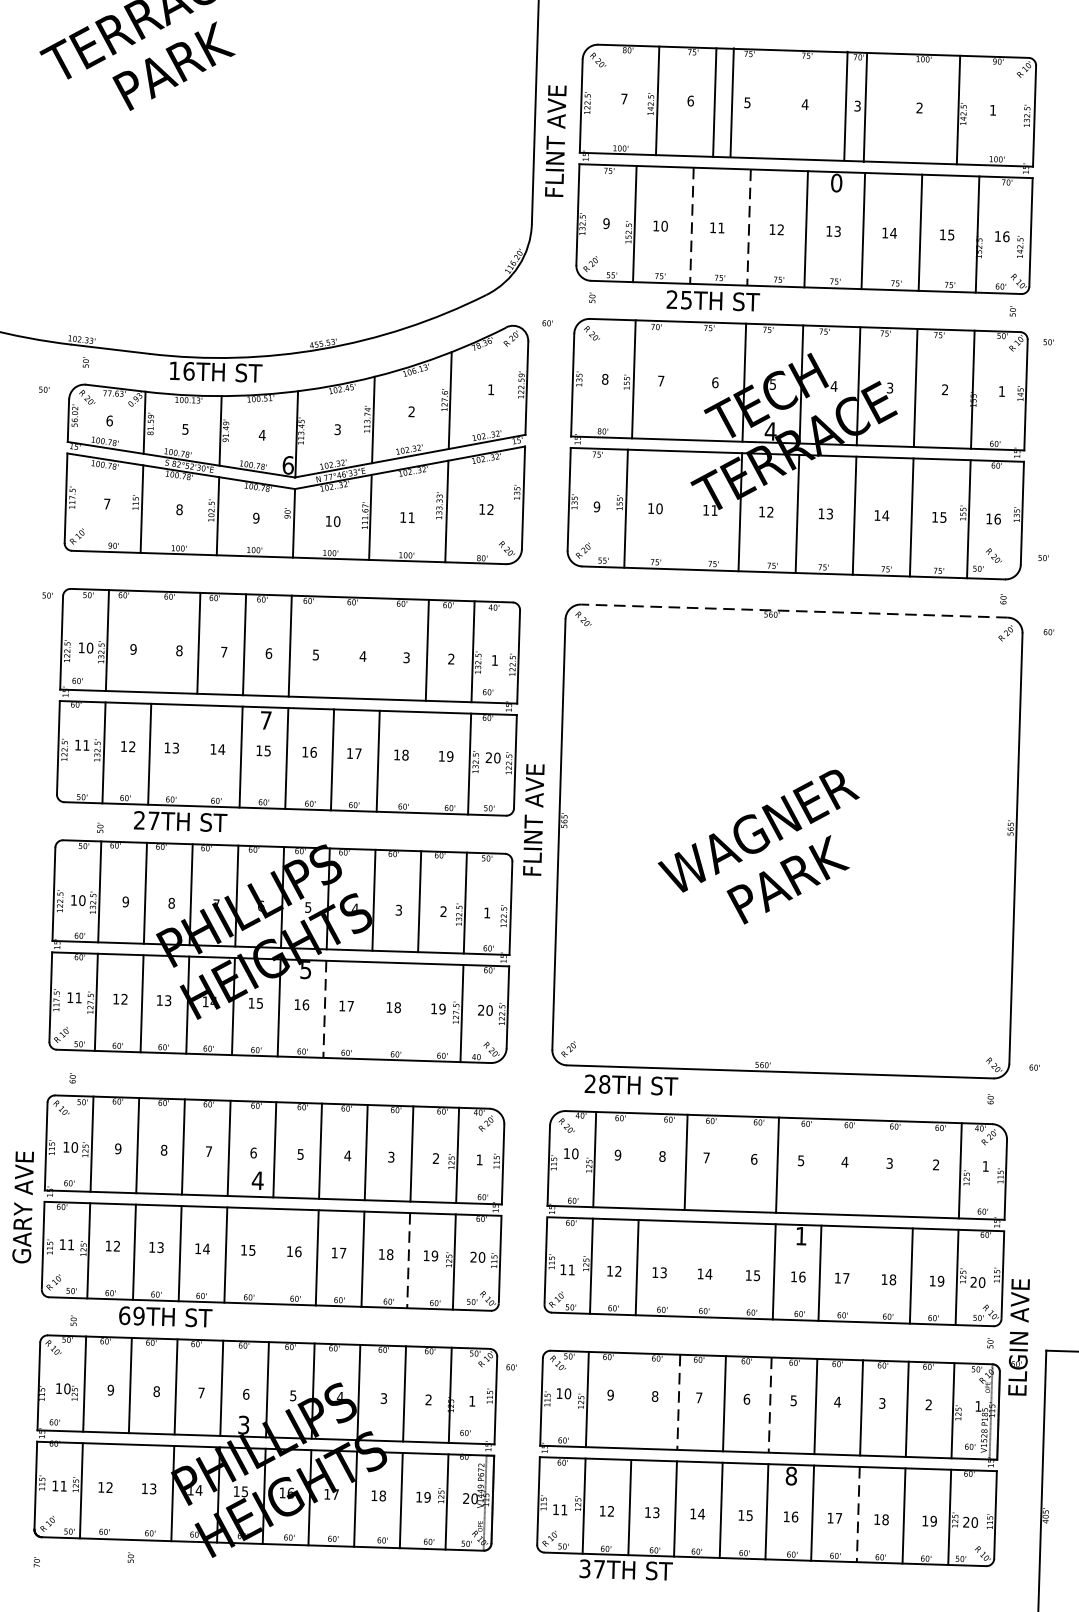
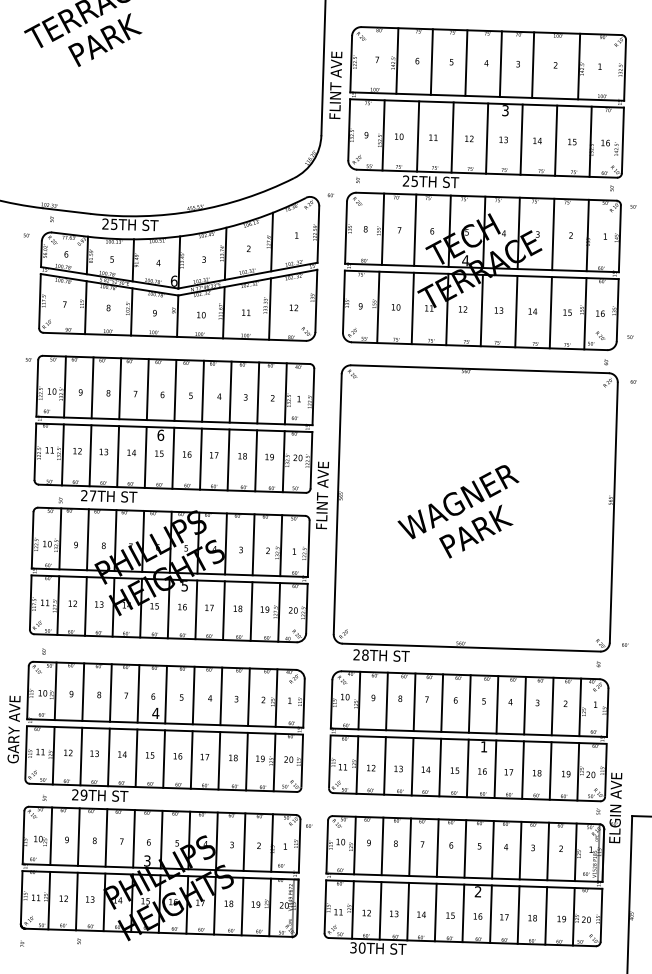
line: (732, 101) -> (466, 62), moved
line: (846, 104) -> (533, 64), moved
line: (864, 106) -> (500, 63), moved
text: (836, 182) -> (505, 110), 0 -> 3
line: (692, 225) -> (418, 136), dashed -> solid
line: (748, 229) -> (452, 138), dashed -> solid
text: (181, 369) -> (109, 223), 16TH -> 25TH
line: (687, 379) -> (415, 229), added
line: (682, 510) -> (412, 308), added
line: (795, 611) -> (480, 369), dashed -> solid
line: (152, 641) -> (92, 387), added
line: (335, 646) -> (202, 390), added
line: (381, 647) -> (230, 391), added
text: (265, 719) -> (160, 434), 7 -> 6
line: (196, 755) -> (118, 456), added
line: (424, 762) -> (256, 460), added
line: (325, 1010) -> (196, 610), dashed -> solid
line: (369, 1010) -> (223, 610), added
line: (416, 1012) -> (251, 611), added
line: (639, 1161) -> (386, 701), added
line: (732, 1162) -> (442, 702), added
line: (823, 1166) -> (497, 704), added
line: (868, 1167) -> (524, 705), added
line: (914, 1169) -> (552, 706), added
line: (272, 1255) -> (164, 758), added
line: (407, 1260) -> (246, 761), dashed -> solid
line: (682, 1268) -> (412, 766), added
line: (729, 1270) -> (440, 767), added
line: (864, 1273) -> (522, 769), added
text: (124, 1315) -> (75, 794), 69TH -> 29TH
line: (633, 1401) -> (382, 846), added
line: (679, 1402) -> (410, 847), dashed -> solid
line: (770, 1404) -> (465, 848), dashed -> solid
text: (790, 1475) -> (477, 891), 8 -> 2
line: (126, 1492) -> (76, 901), added
line: (858, 1515) -> (518, 915), dashed -> solid
text: (598, 1568) -> (361, 947), 37TH -> 30TH

